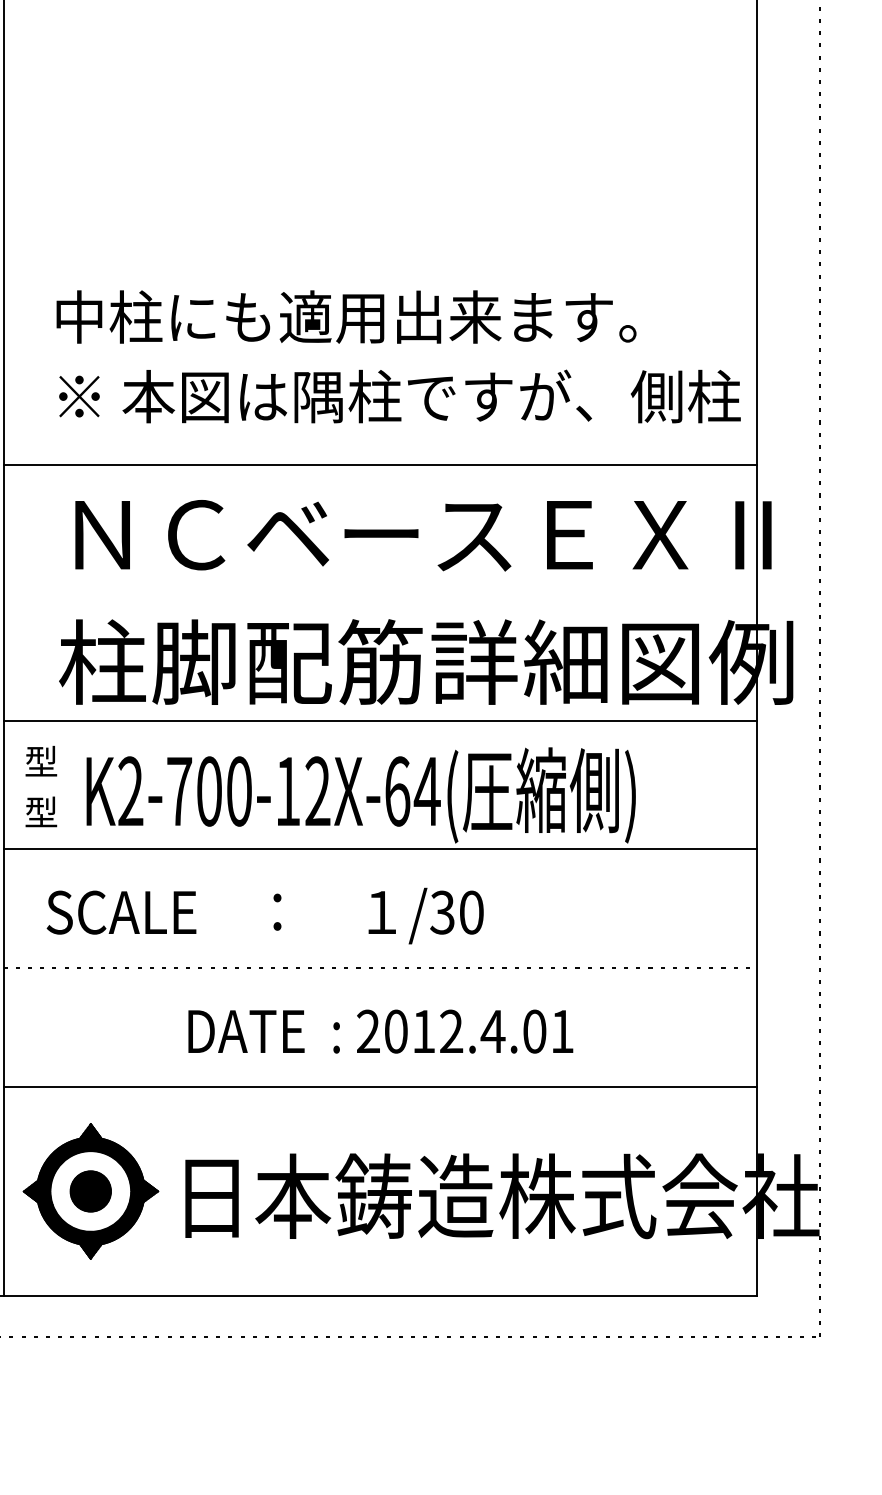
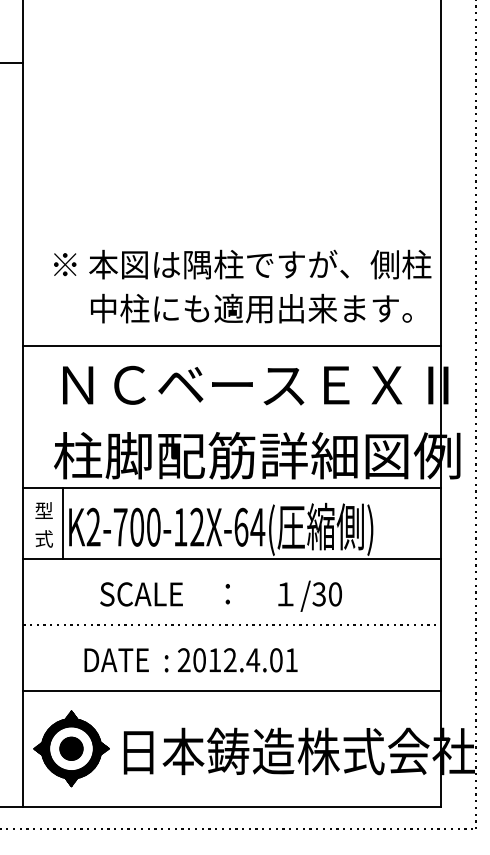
text: (397, 316) -> (241, 264), 中柱にも適用出来ます。 -> ※ 本図は隅柱ですが、側柱
text: (399, 396) -> (242, 308), ※ 本図は隅柱ですが、側柱 -> 中柱にも適用出来ます。
line: (74, 784) -> (62, 523), added
text: (40, 811) -> (43, 538), 型 -> 式
text: (264, 914) -> (220, 595), moved
text: (379, 1032) -> (190, 660), moved

